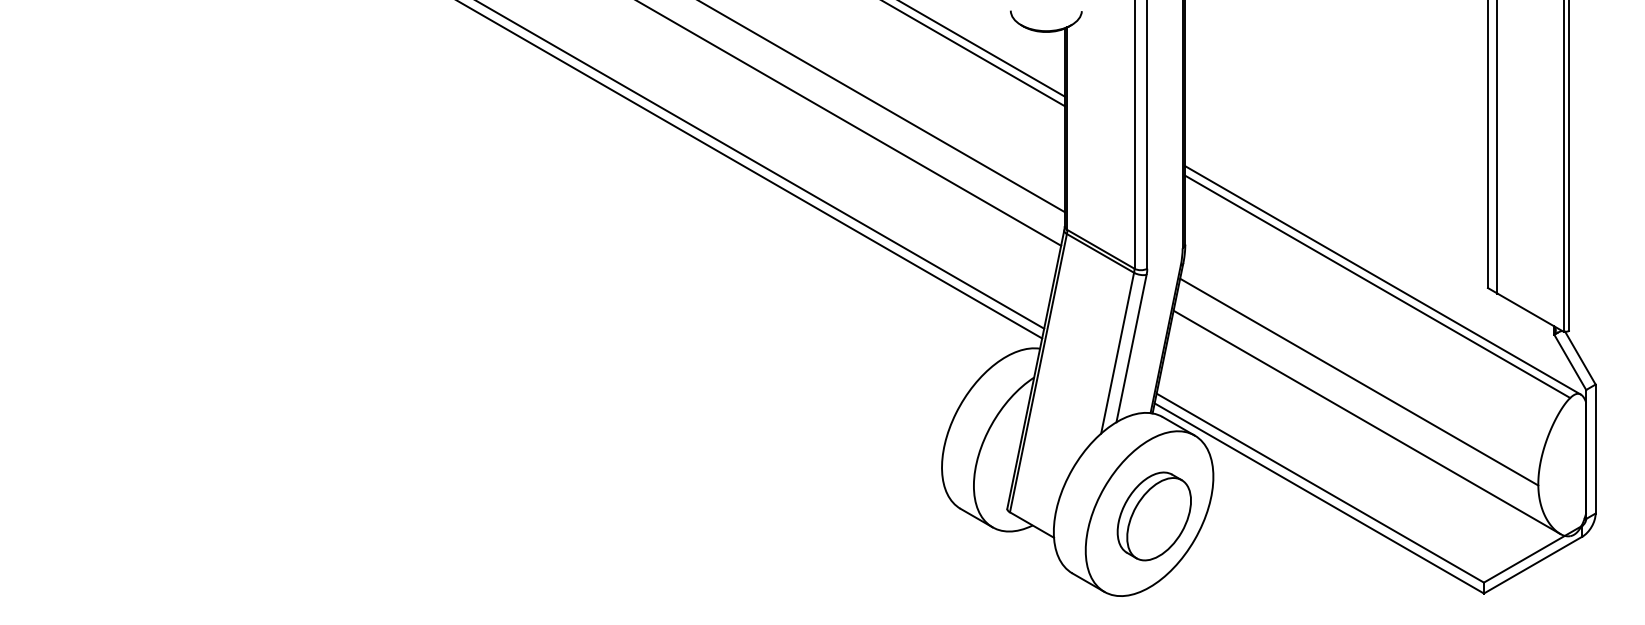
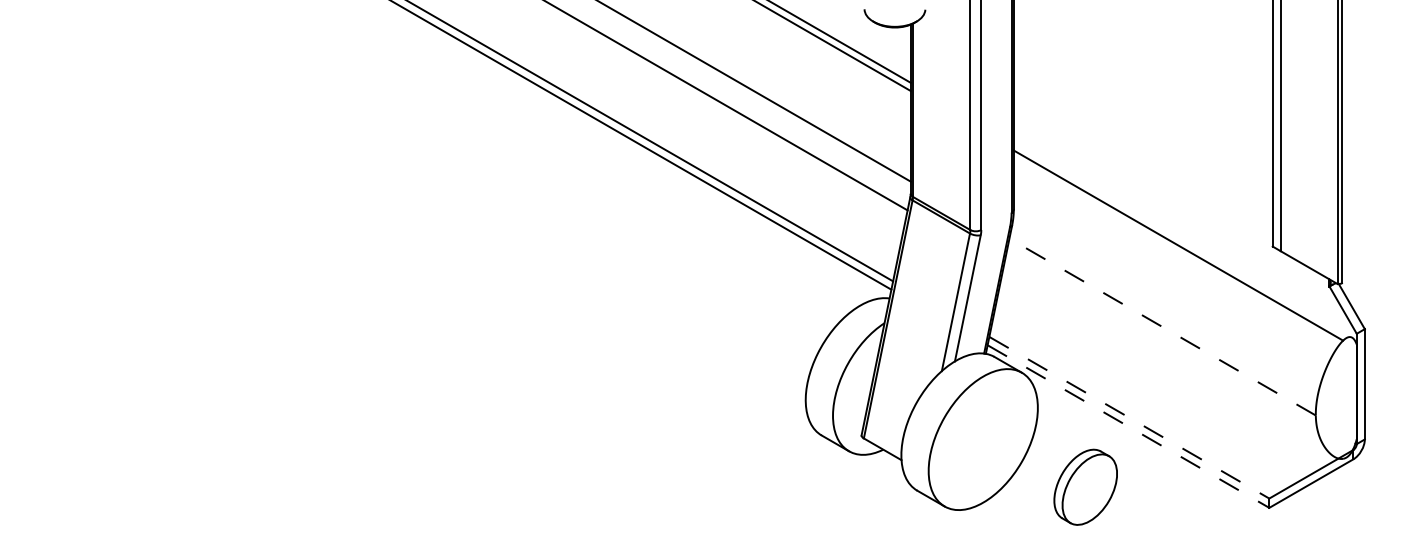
line: (1382, 280) -> (1182, 240), removed
line: (1359, 382) -> (1162, 327), solid -> dashed
line: (1366, 421) -> (1168, 360), removed
line: (1320, 488) -> (1129, 418), solid -> dashed
line: (1319, 498) -> (1128, 426), solid -> dashed
part: (1153, 516) -> (1085, 487), moved

